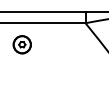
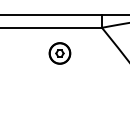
part: (21, 44) -> (59, 53), moved

